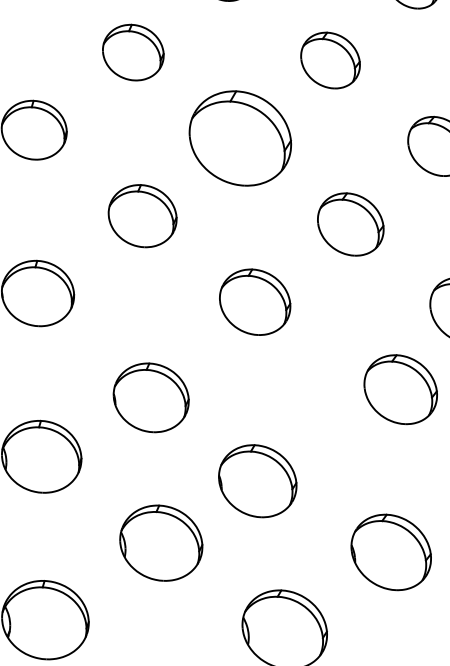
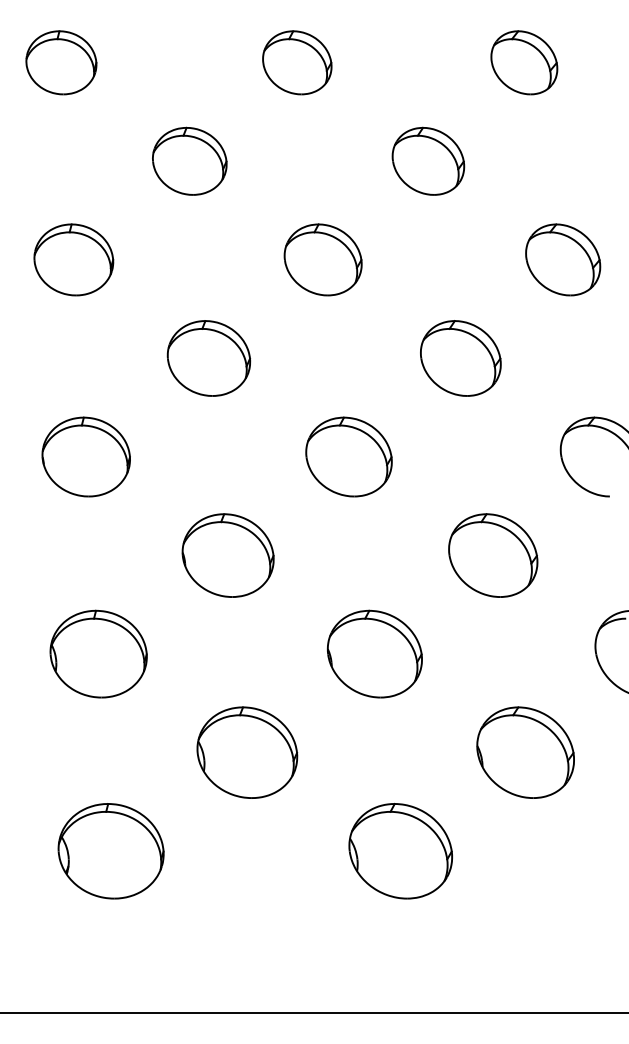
part: (239, 138) -> (322, 259), size x0.62
part: (400, 389) -> (493, 555), moved
part: (150, 397) -> (227, 555), moved
part: (257, 480) -> (374, 653), moved

